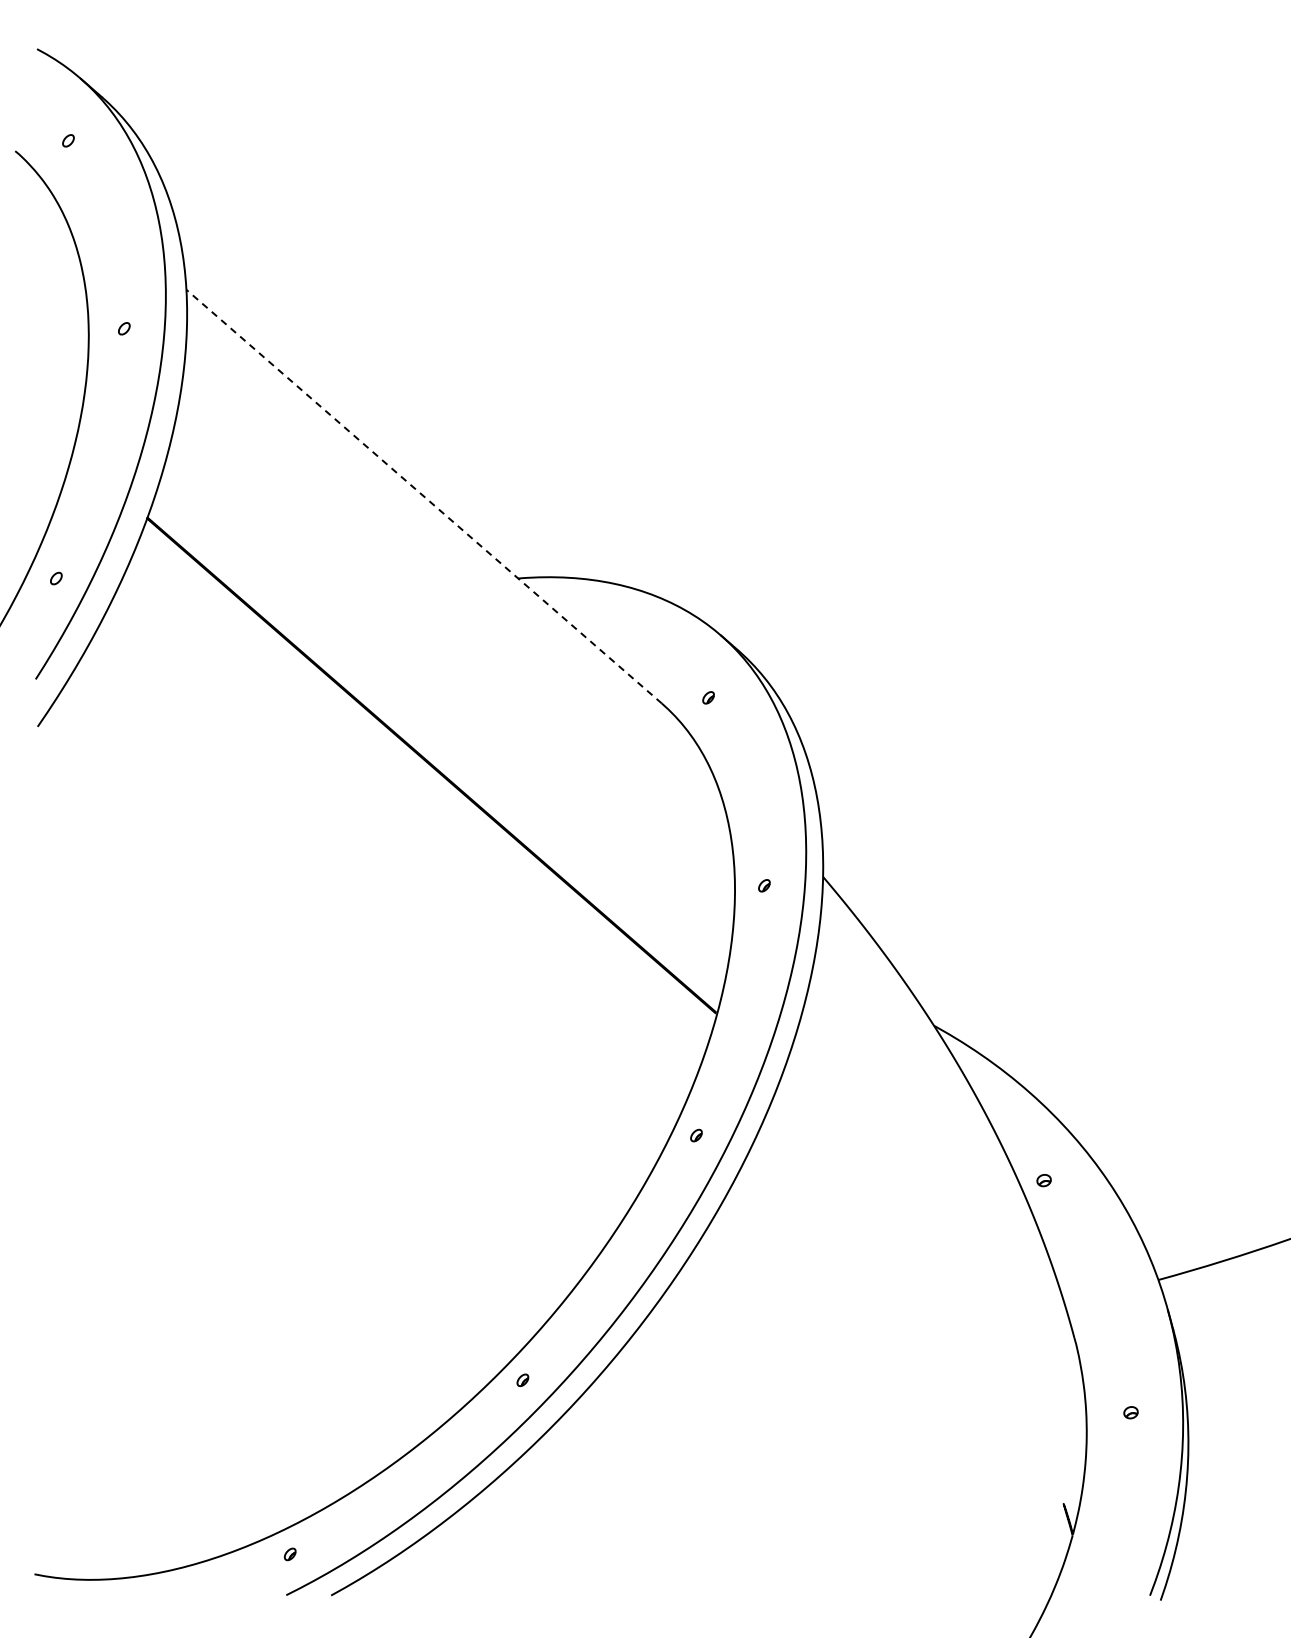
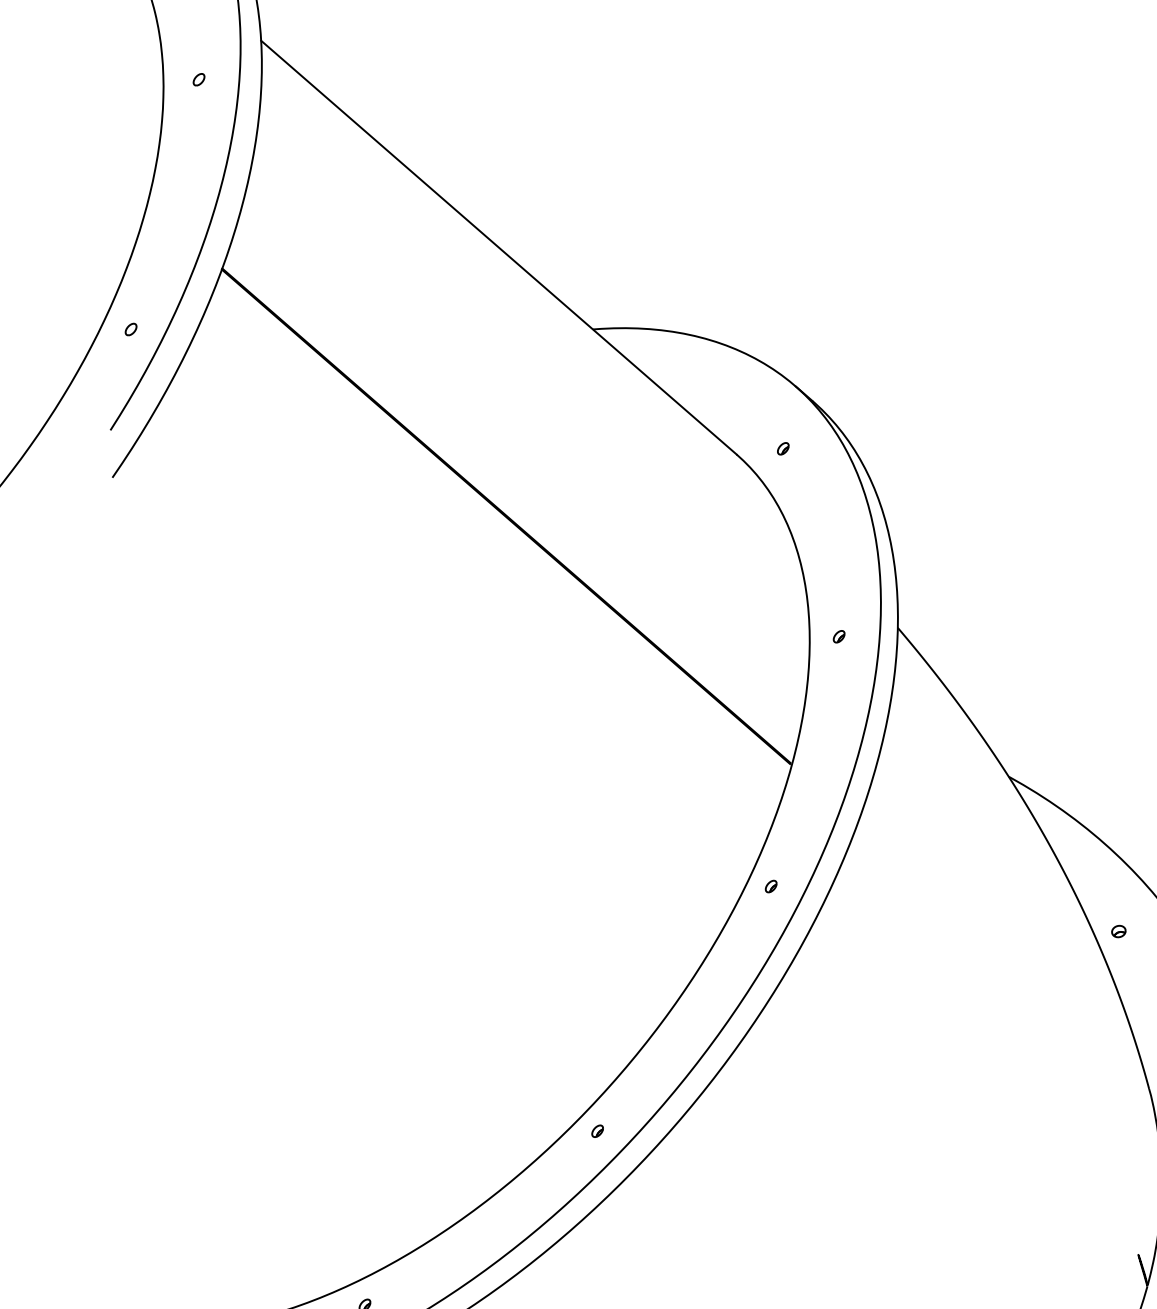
line: (423, 496) -> (498, 247), dashed -> solid

